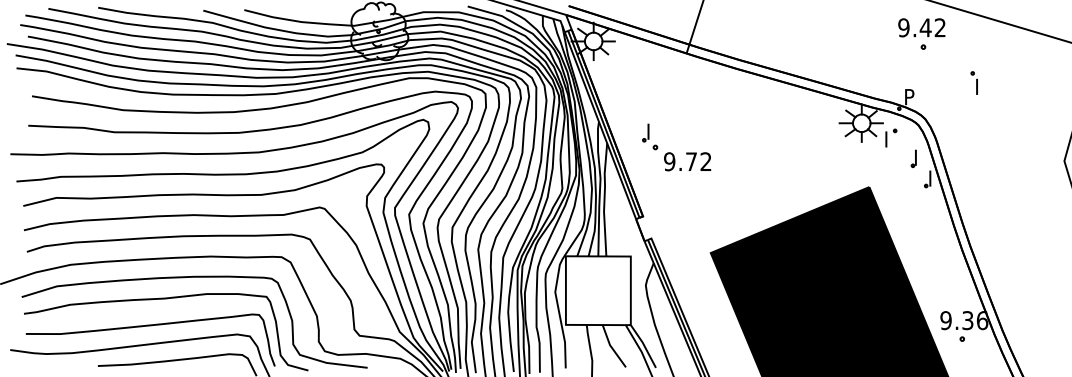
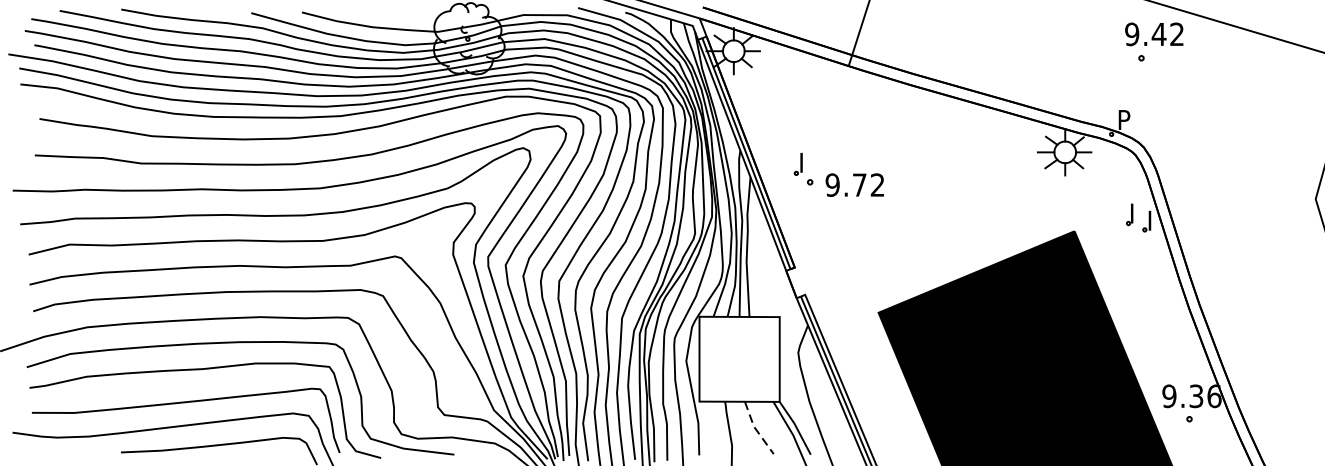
text: (921, 27) -> (1153, 33), moved
part: (973, 82) -> (1203, 101), removed
part: (891, 137) -> (1101, 169), removed
part: (913, 158) -> (1129, 214), moved
text: (687, 161) -> (854, 184), moved
line: (611, 347) -> (755, 429), solid -> dashed

